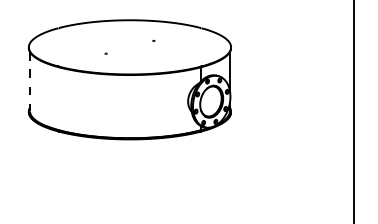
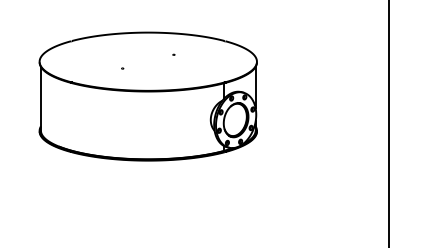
line: (29, 81) -> (40, 98), dashed -> solid

